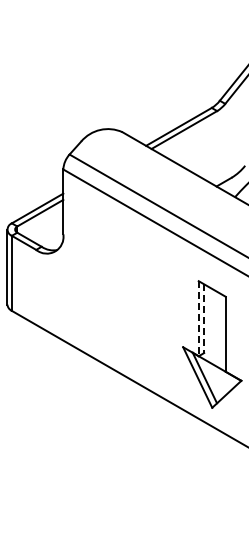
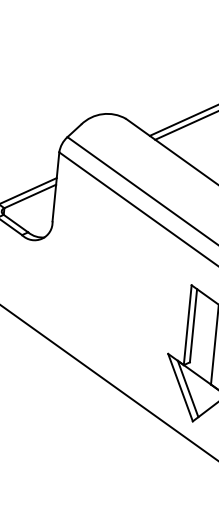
line: (198, 318) -> (187, 324), dashed -> solid
line: (204, 319) -> (193, 326), dashed -> solid

